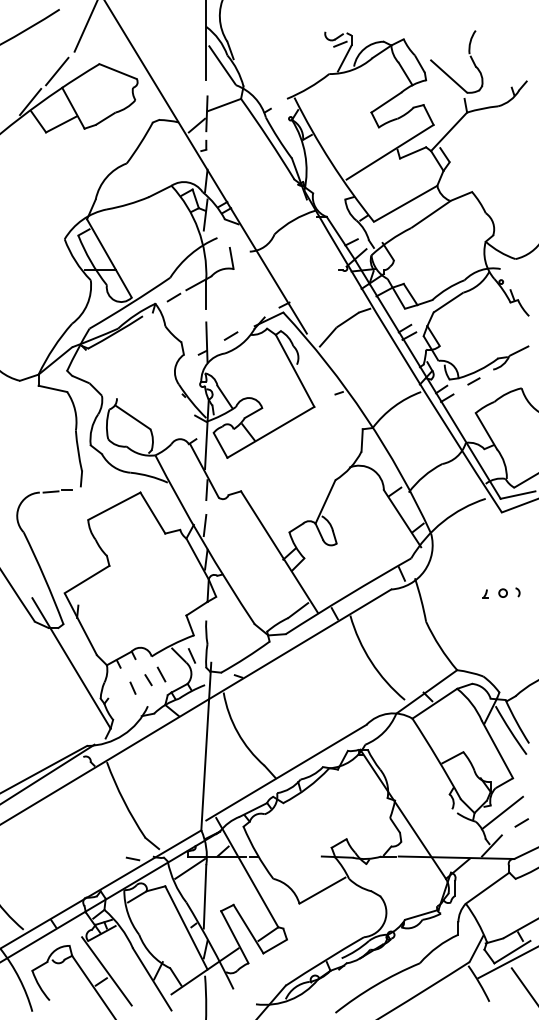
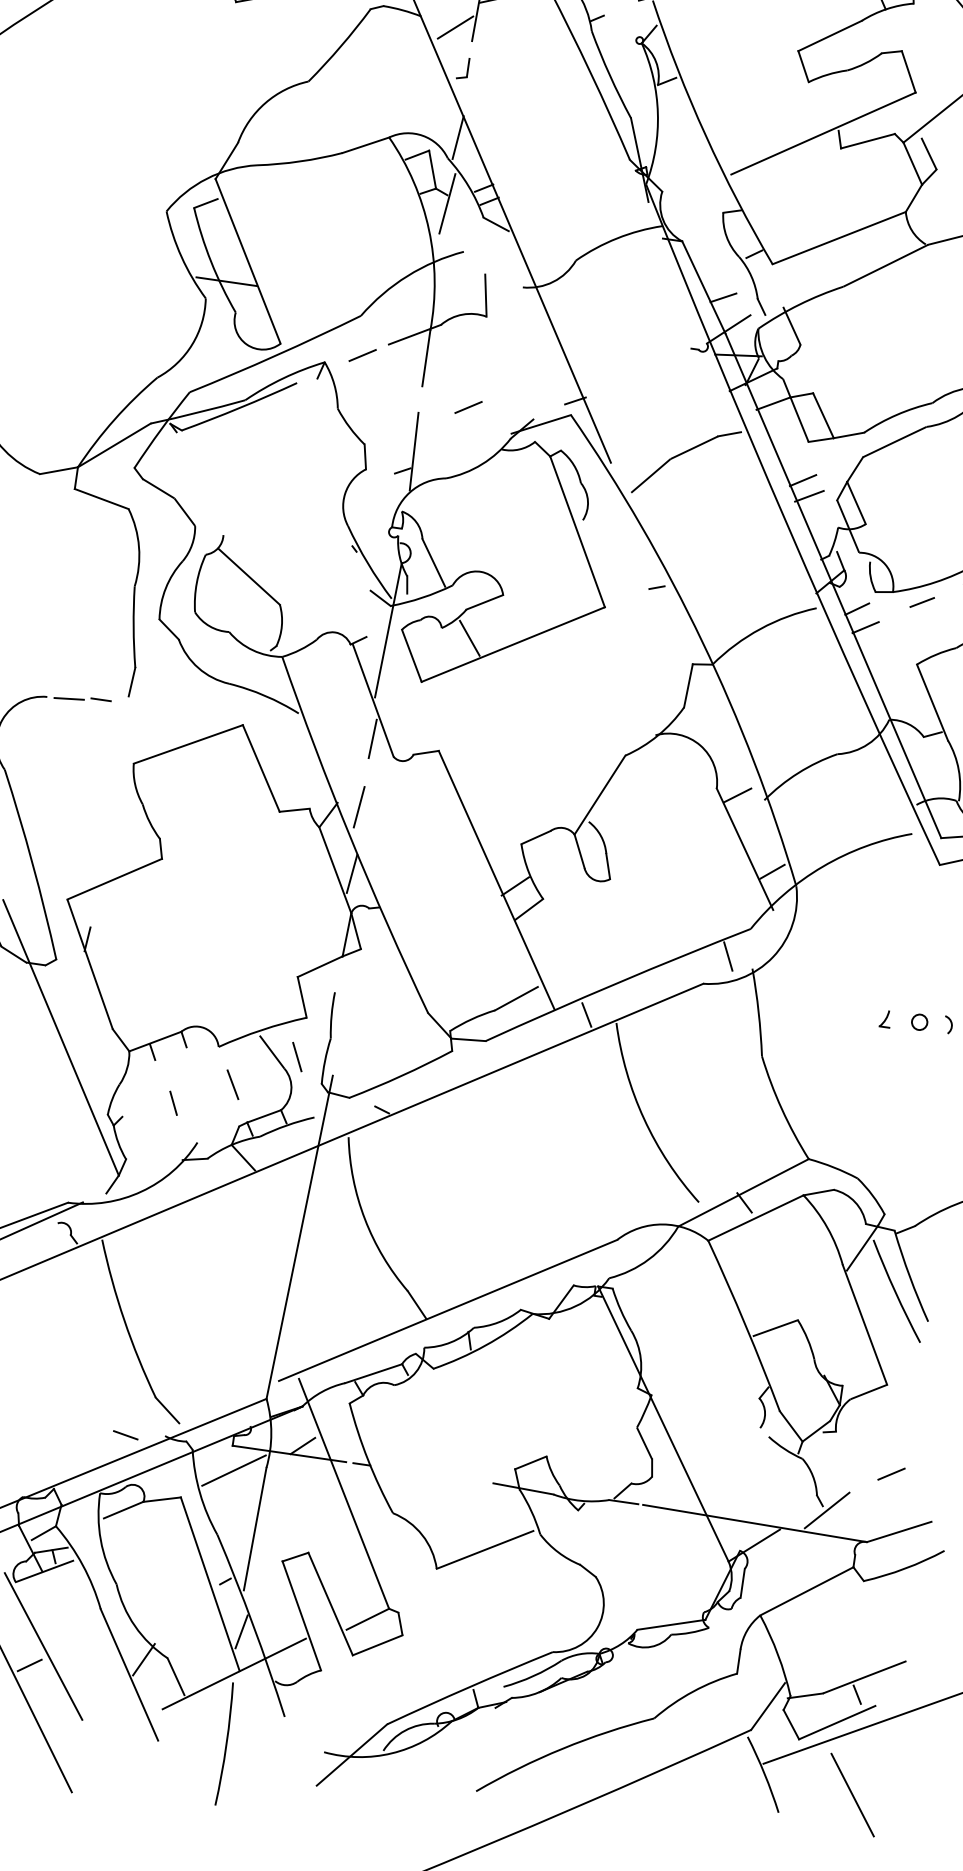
line: (230, 335) -> (467, 406), moved
line: (148, 680) -> (205, 1092), removed
line: (502, 812) -> (857, 1448), removed

